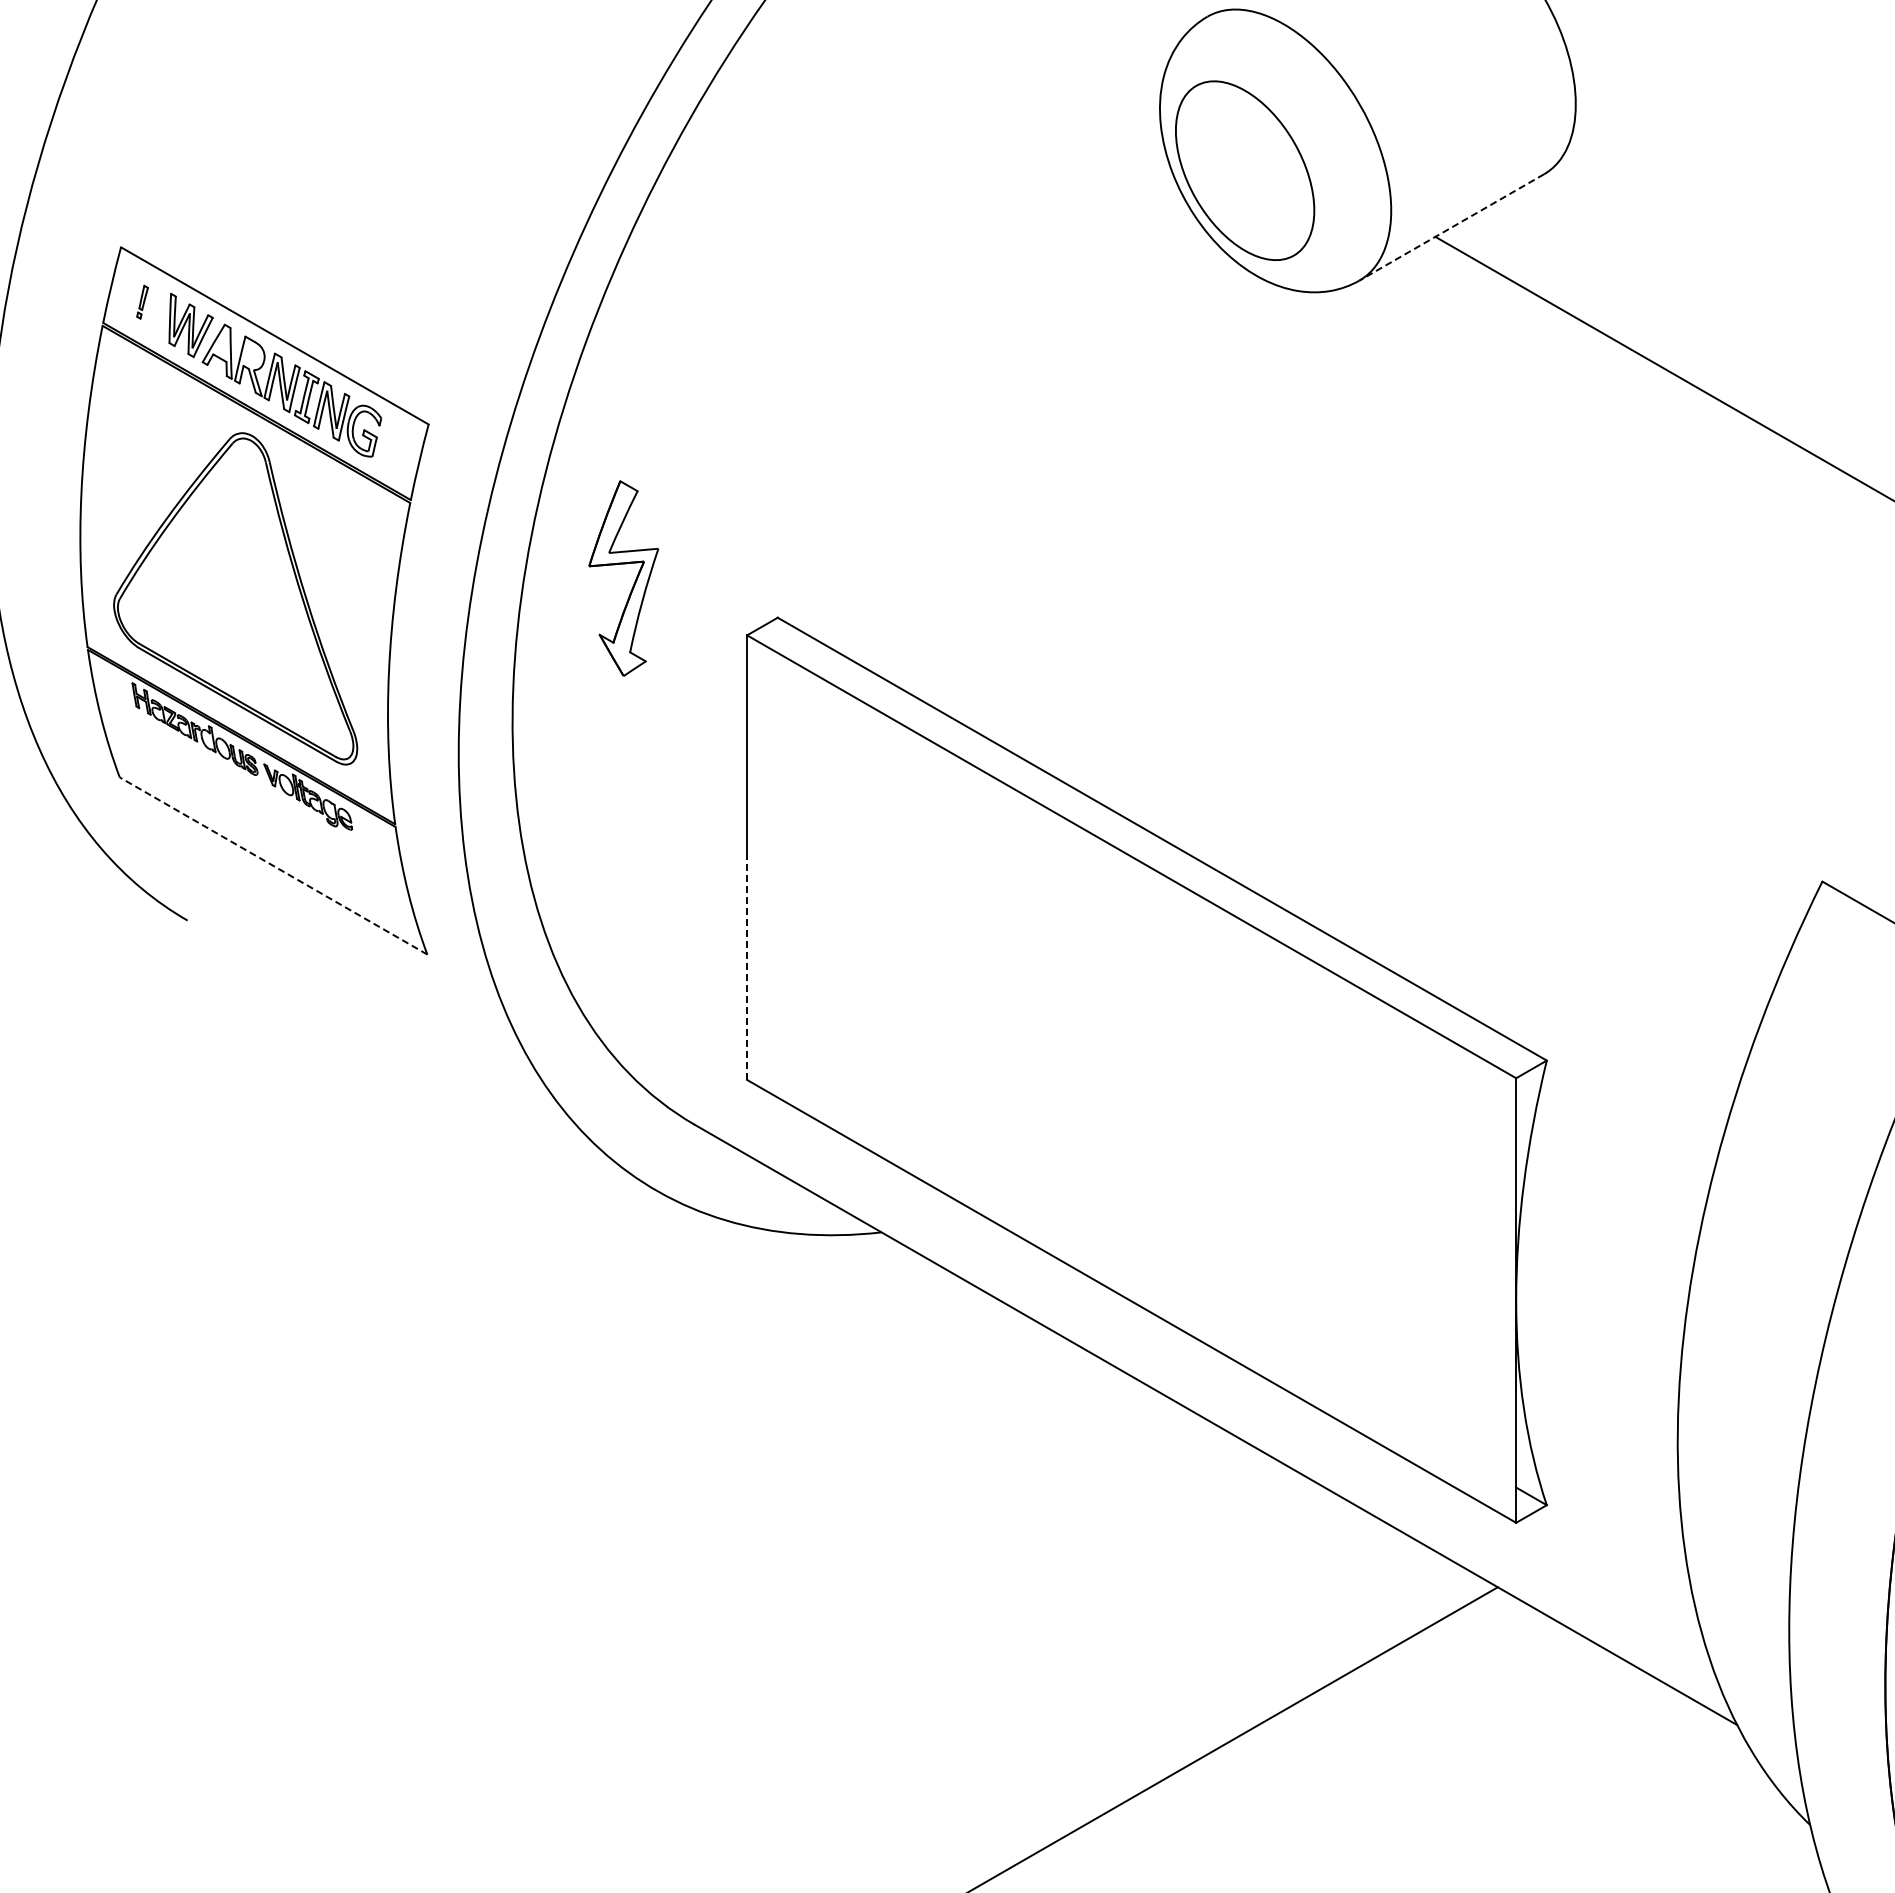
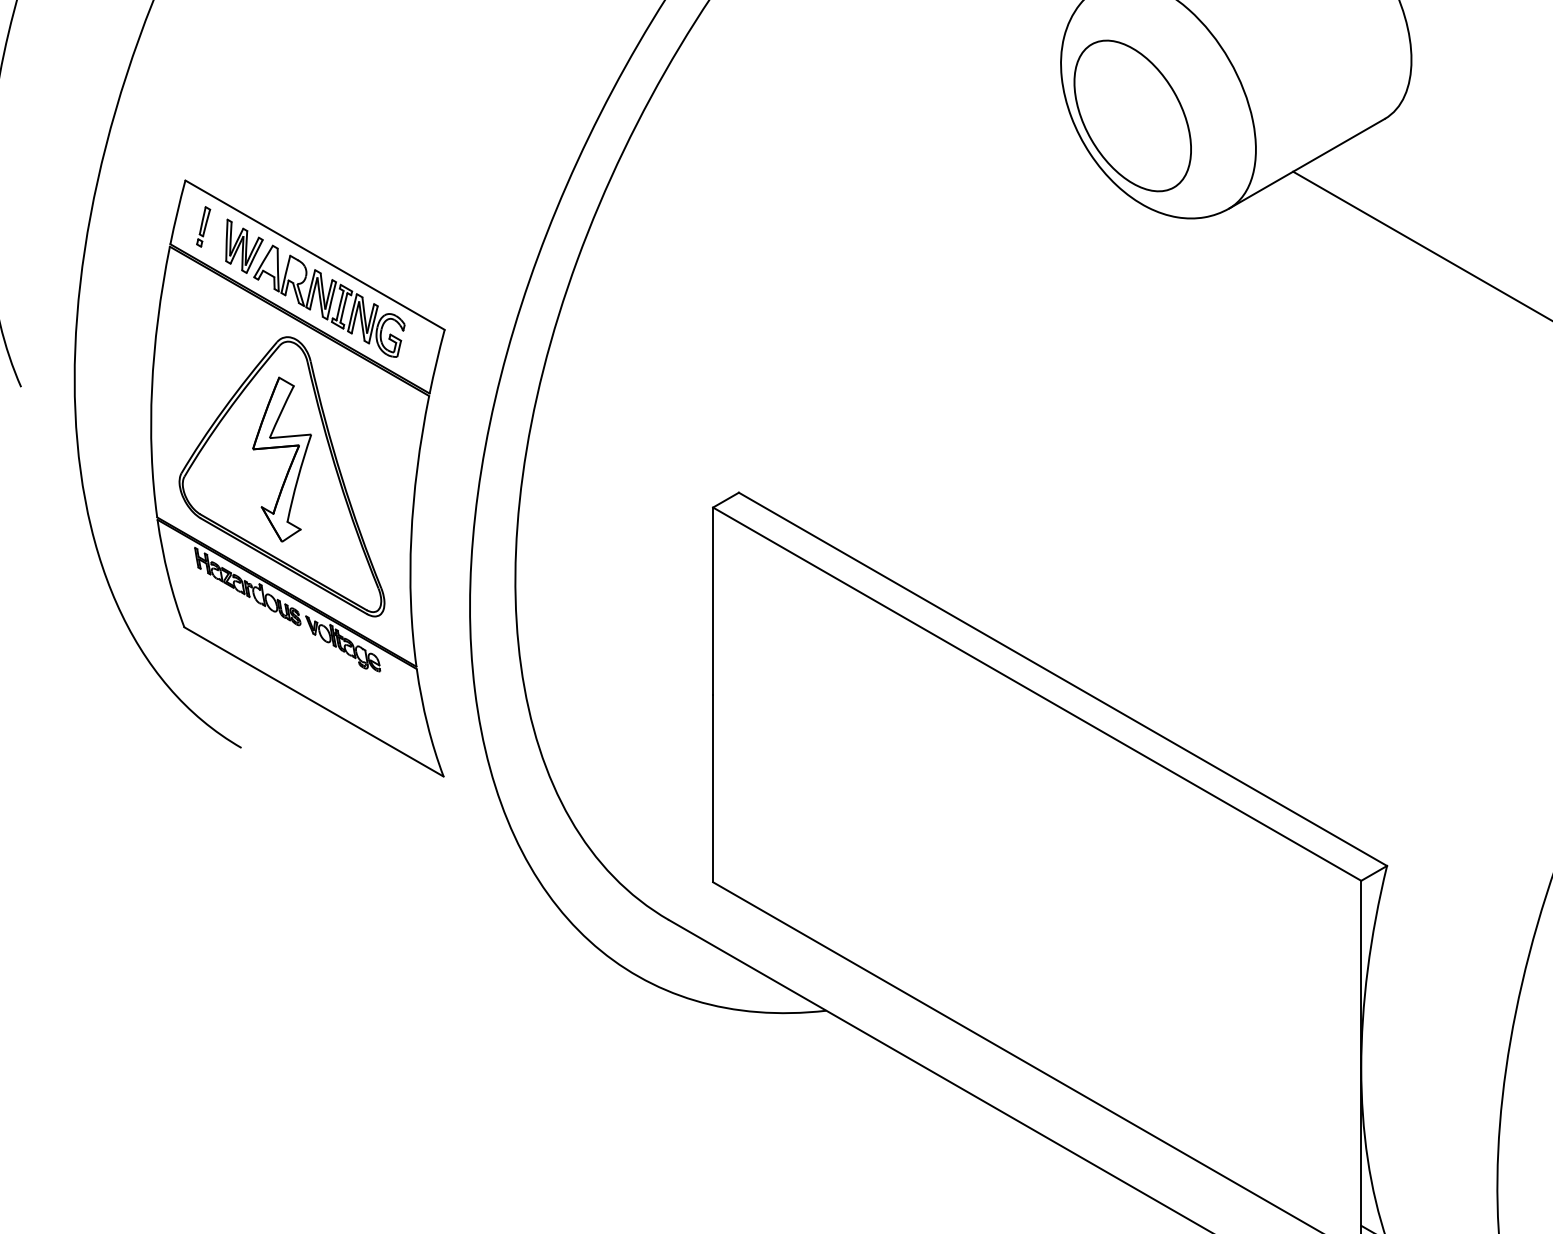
line: (1451, 227) -> (1306, 163), dashed -> solid
part: (142, 301) -> (203, 226), size x1.43
part: (633, 583) -> (290, 463), moved
line: (273, 865) -> (313, 701), dashed -> solid
line: (747, 968) -> (713, 788), dashed -> solid

